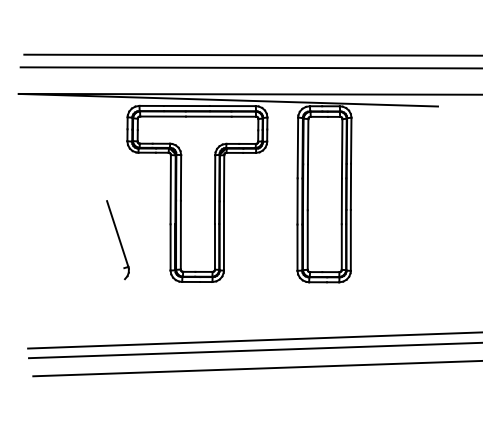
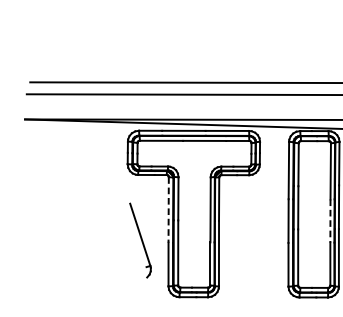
line: (170, 189) -> (168, 209), solid -> dashed
line: (341, 201) -> (330, 221), solid -> dashed
part: (117, 240) -> (140, 240), moved

